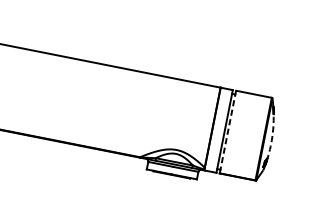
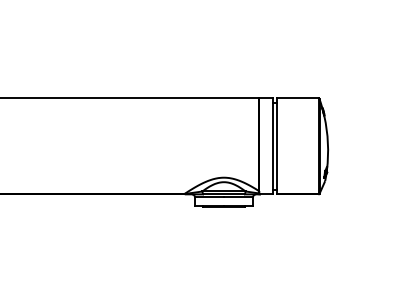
line: (228, 132) -> (277, 146), dashed -> solid
arc: (271, 138) -> (327, 143), dashed -> solid

